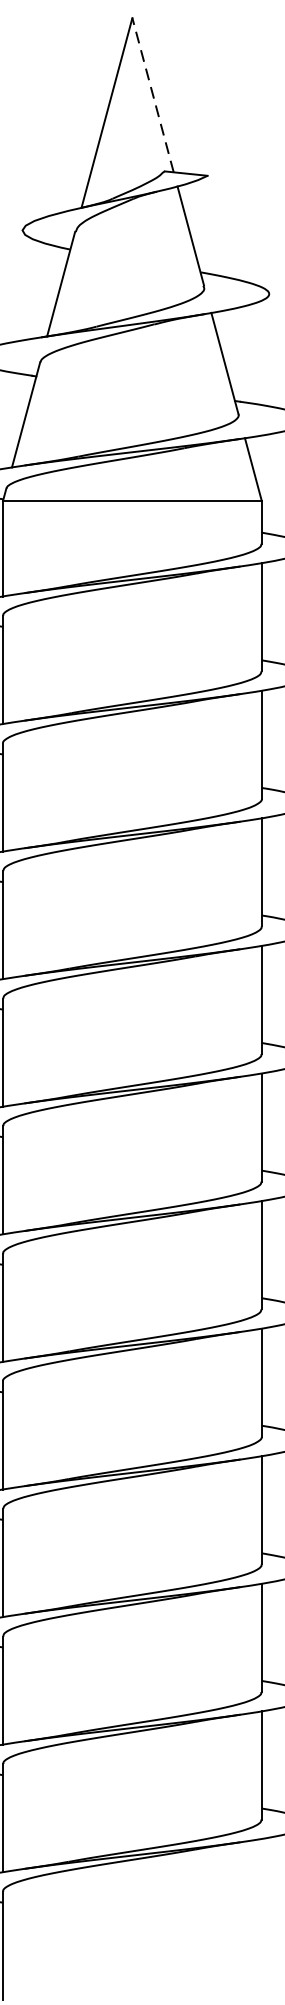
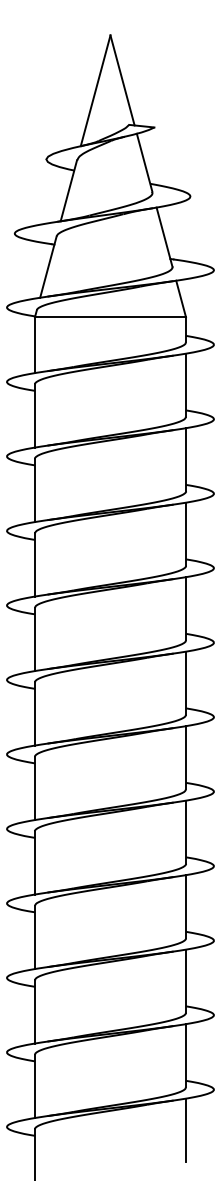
line: (152, 95) -> (122, 80), dashed -> solid
line: (262, 1891) -> (186, 1129), added

